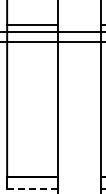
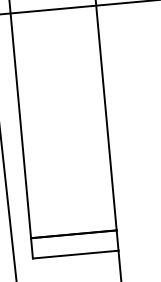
line: (32, 188) -> (75, 254), dashed -> solid

